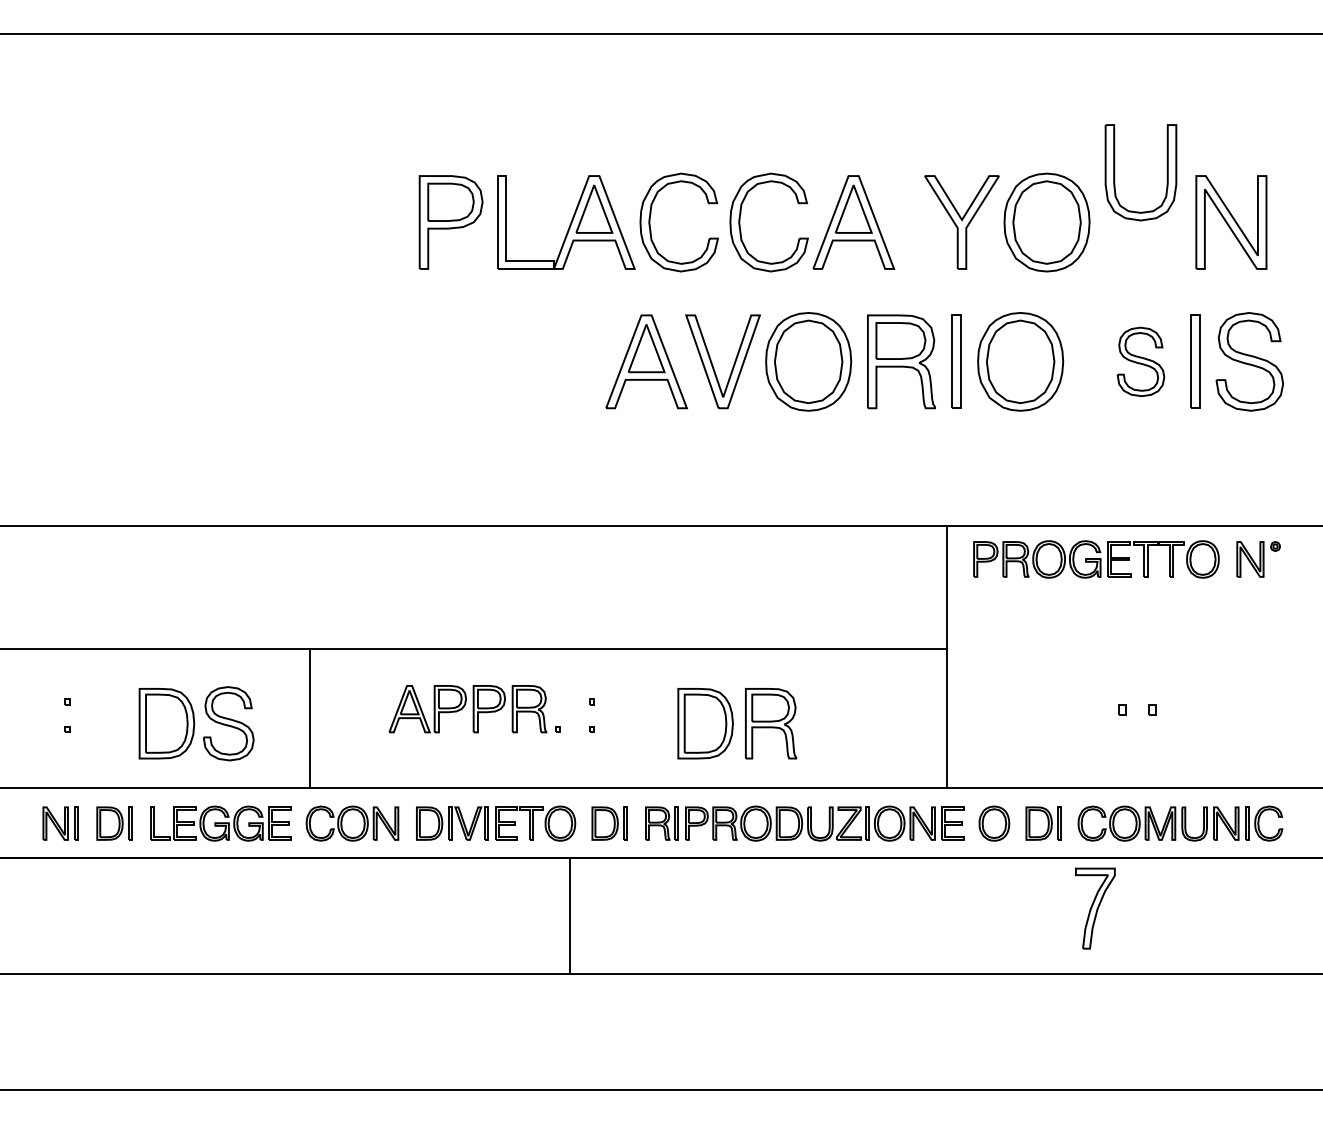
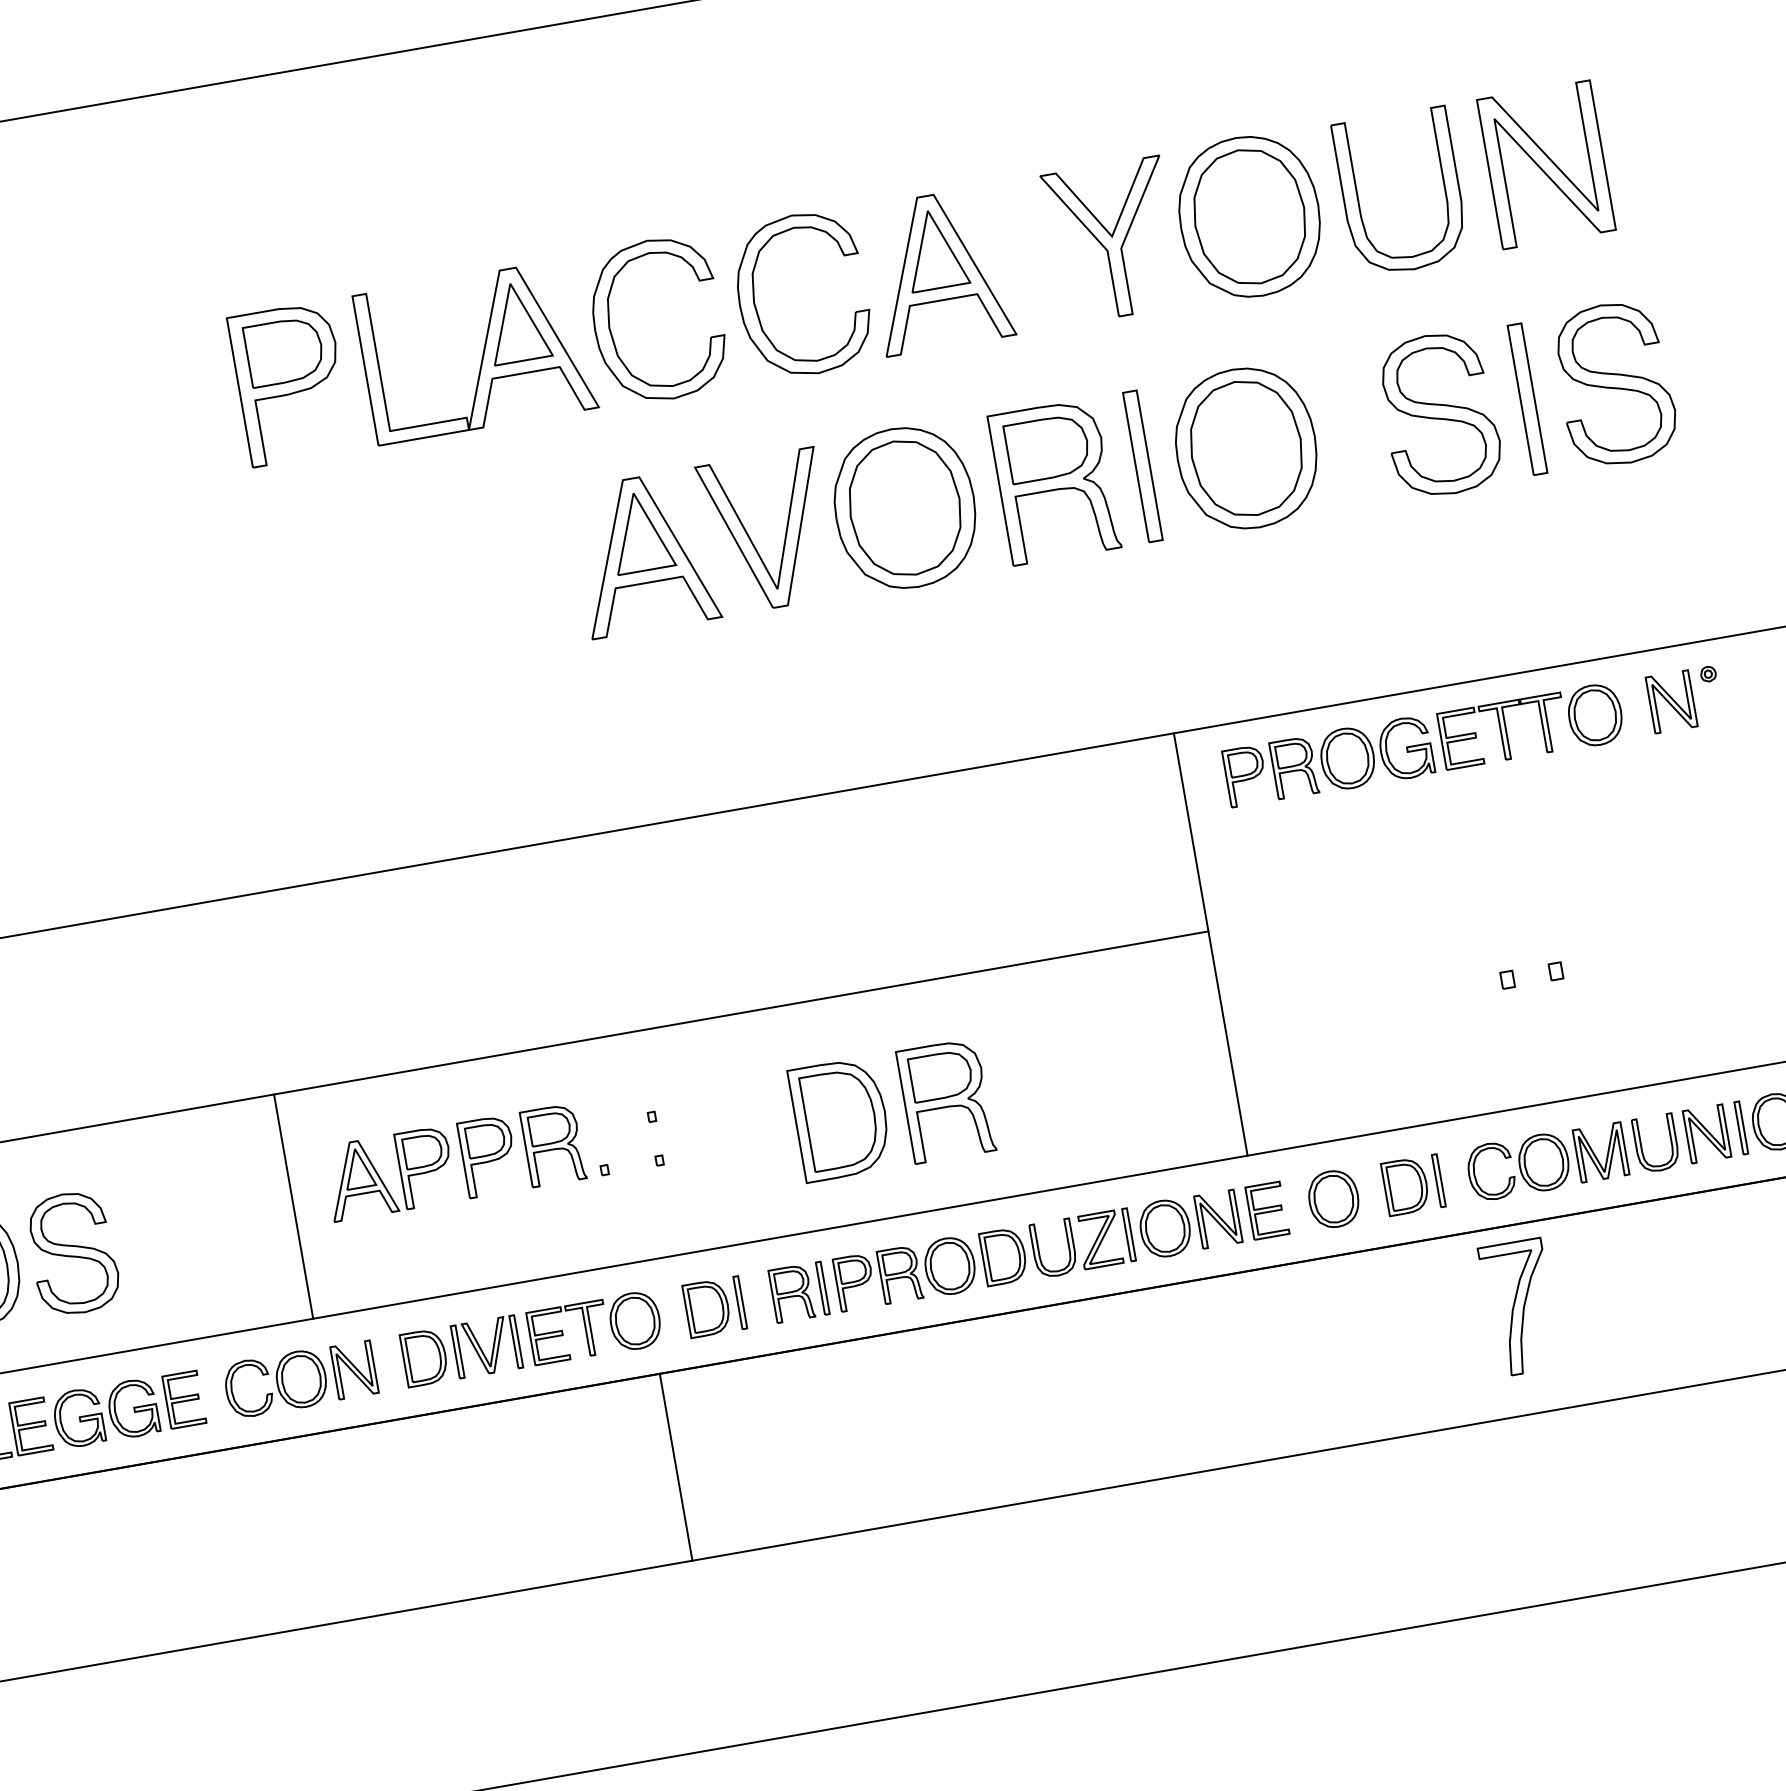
part: (1115, 172) -> (1360, 199), moved
part: (1140, 361) -> (1439, 414), size x1.43
line: (309, 718) -> (293, 1206), moved

